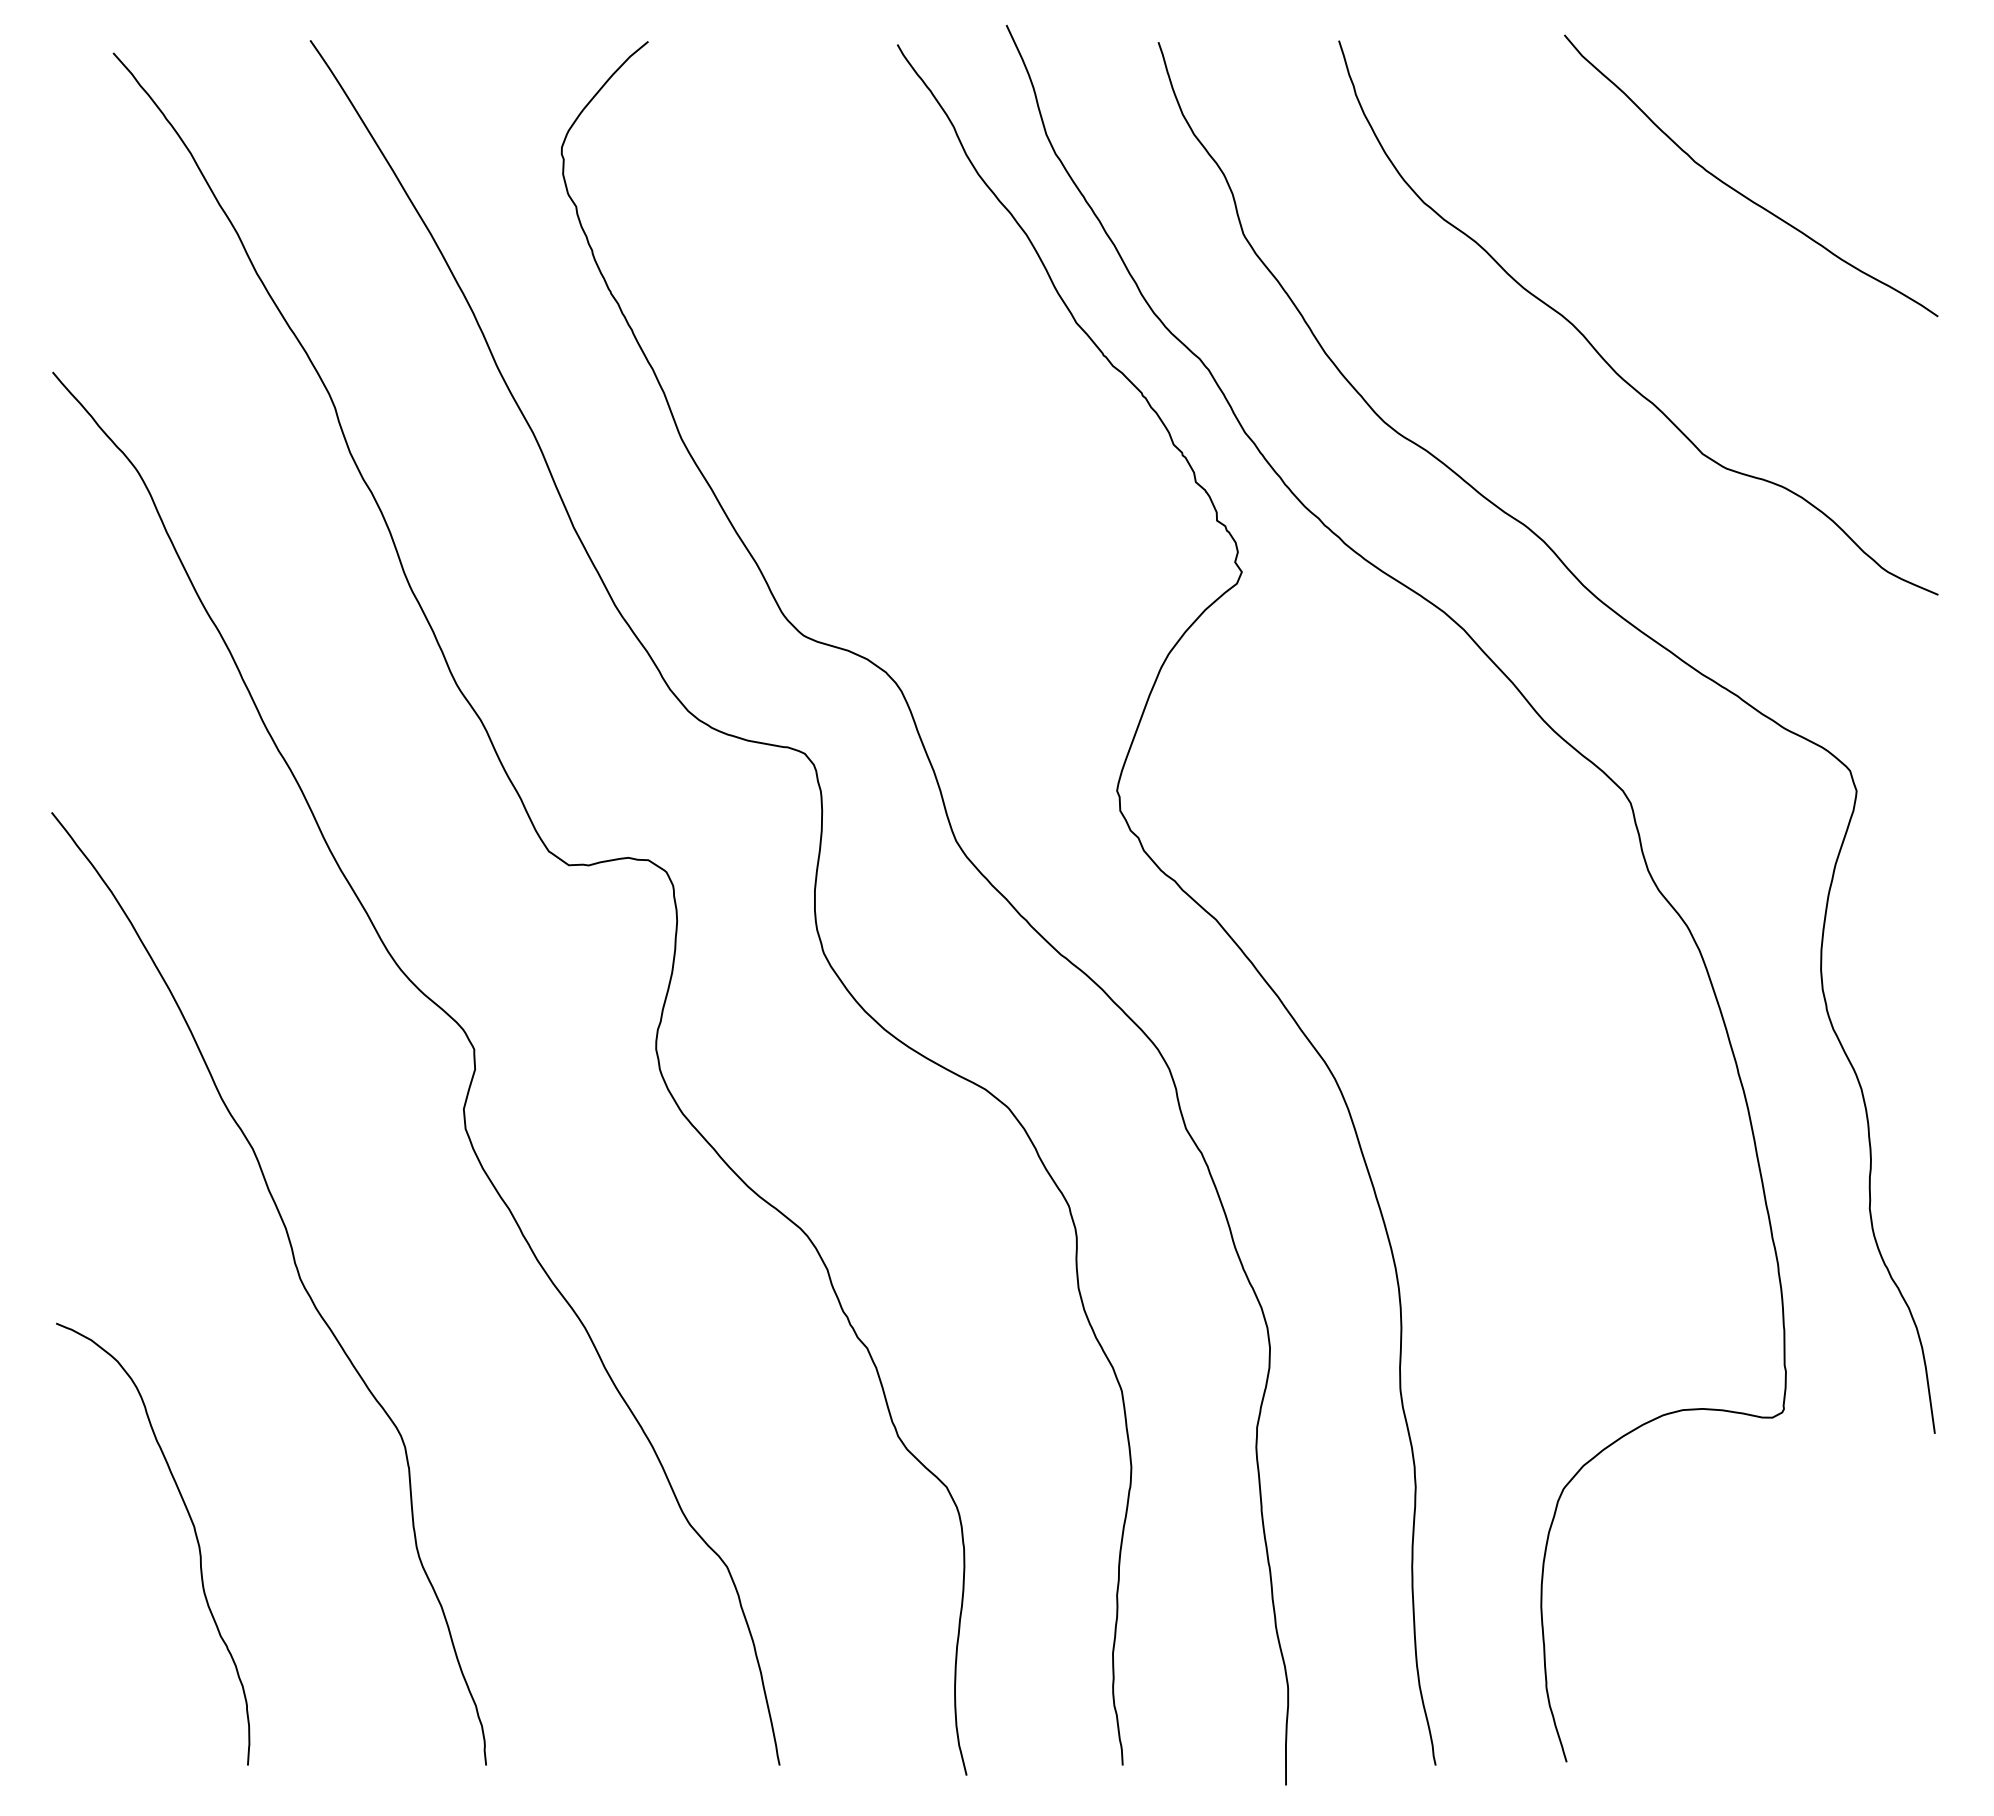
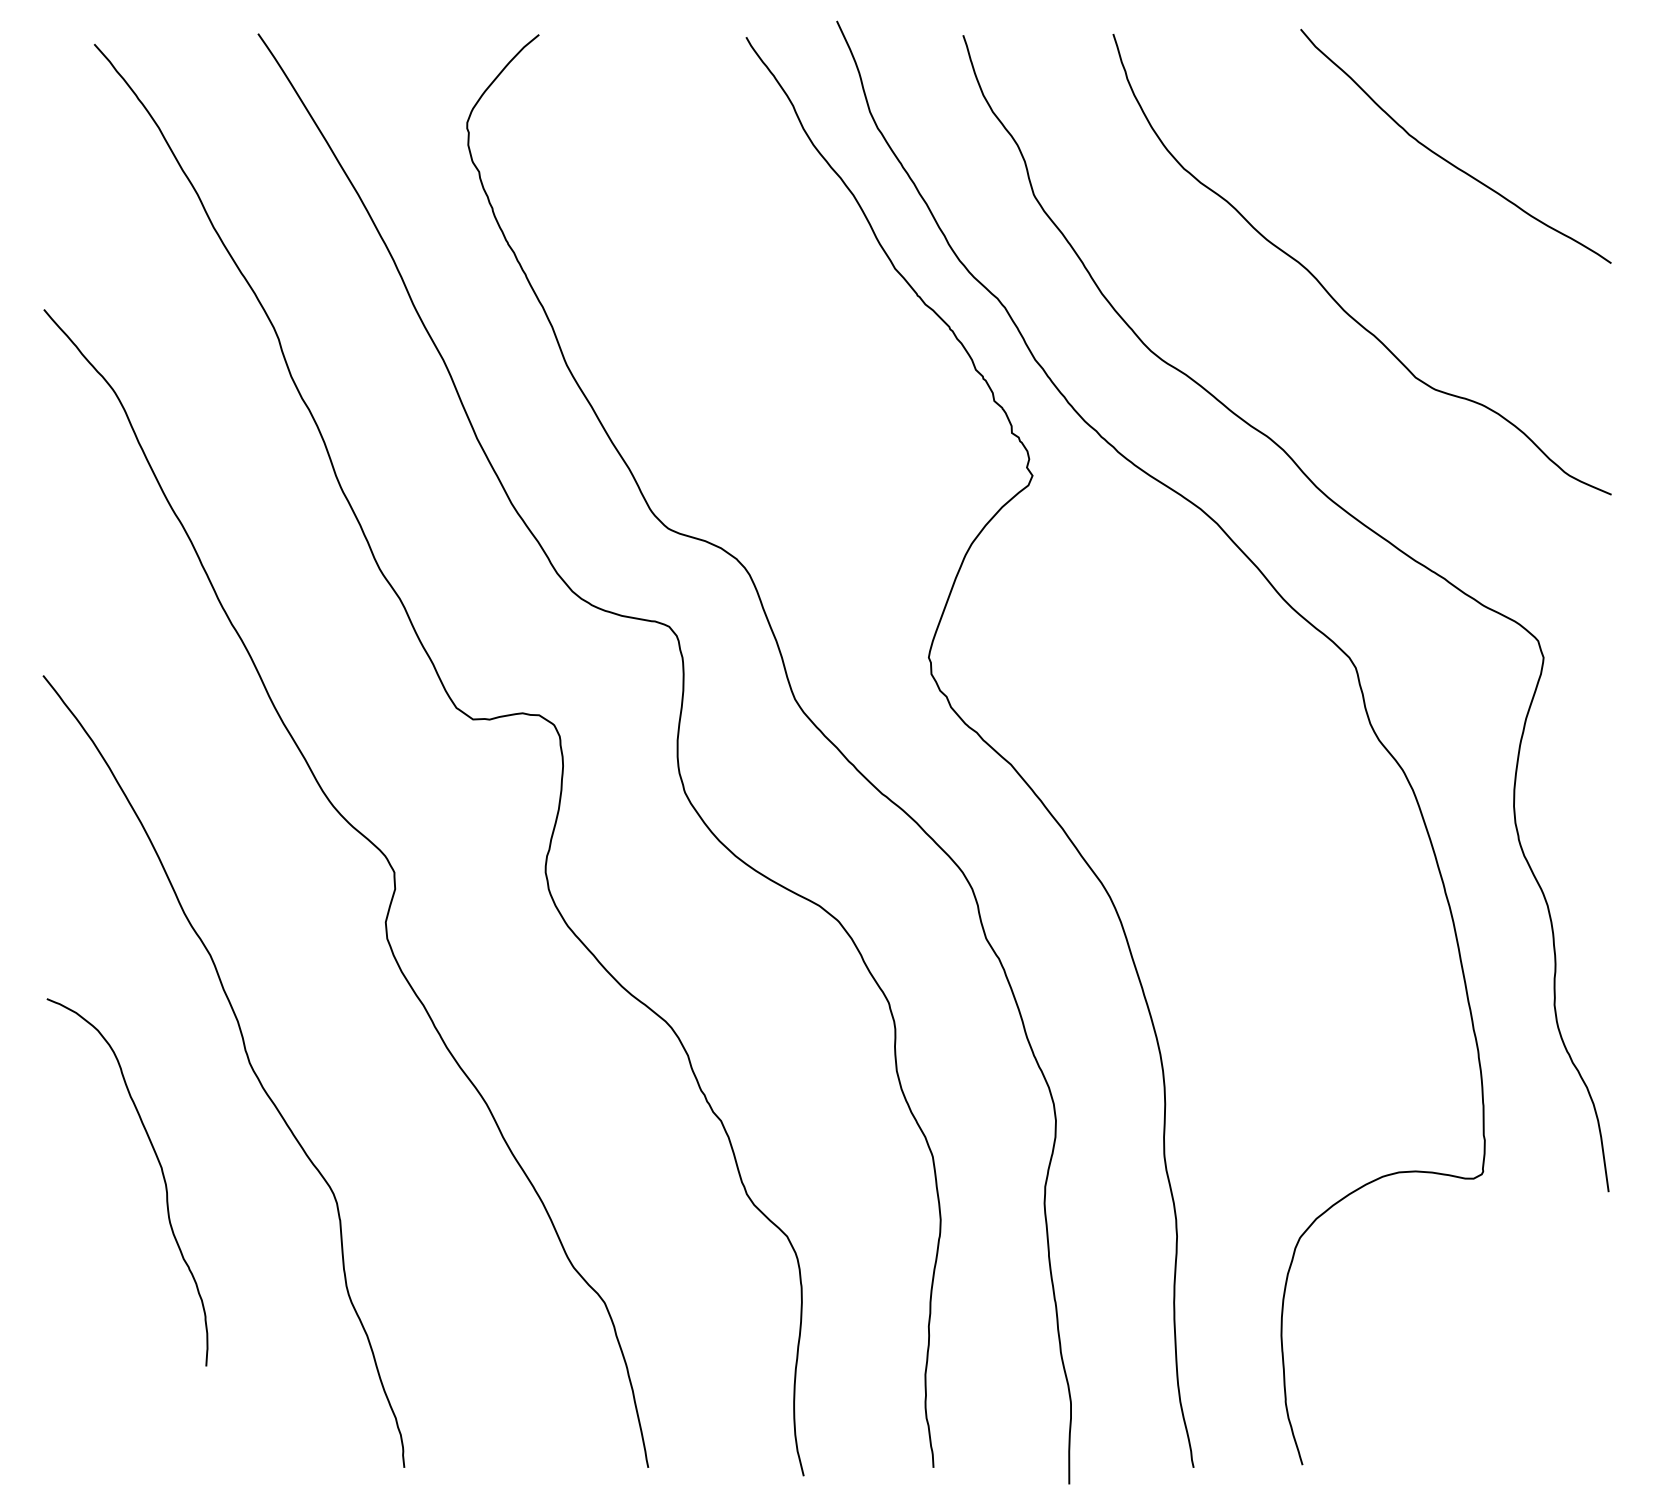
curve: (194, 1533) -> (161, 1173), moved

